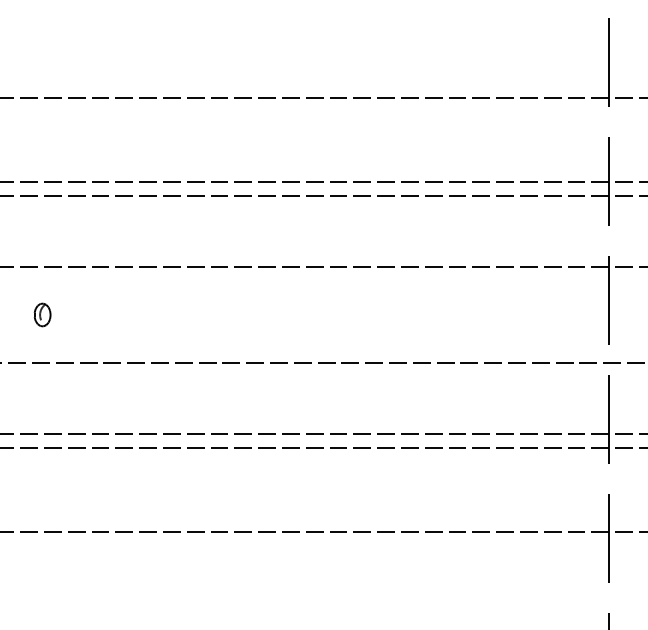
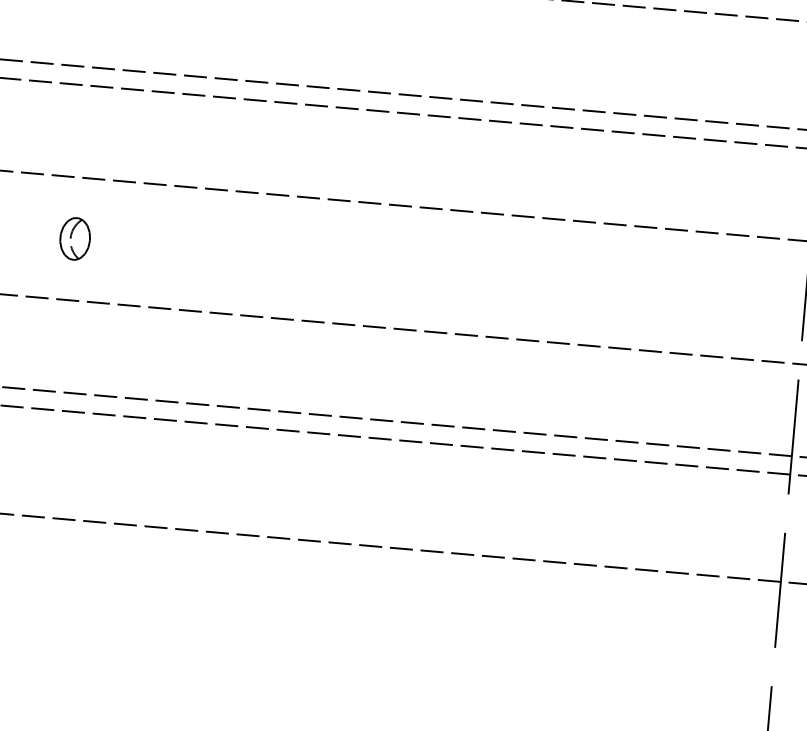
part: (42, 314) -> (75, 238), size x1.43

